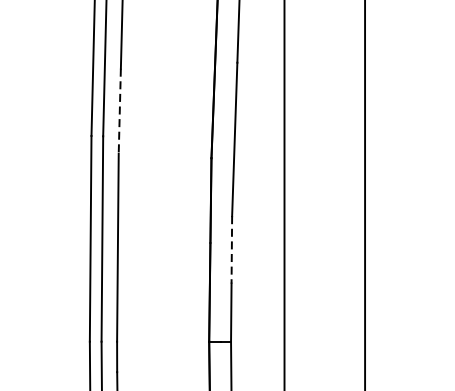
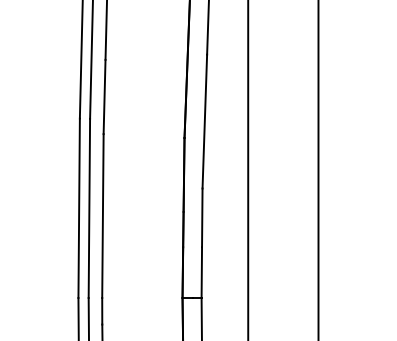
line: (119, 111) -> (104, 97), dashed -> solid
line: (232, 250) -> (202, 218), dashed -> solid

